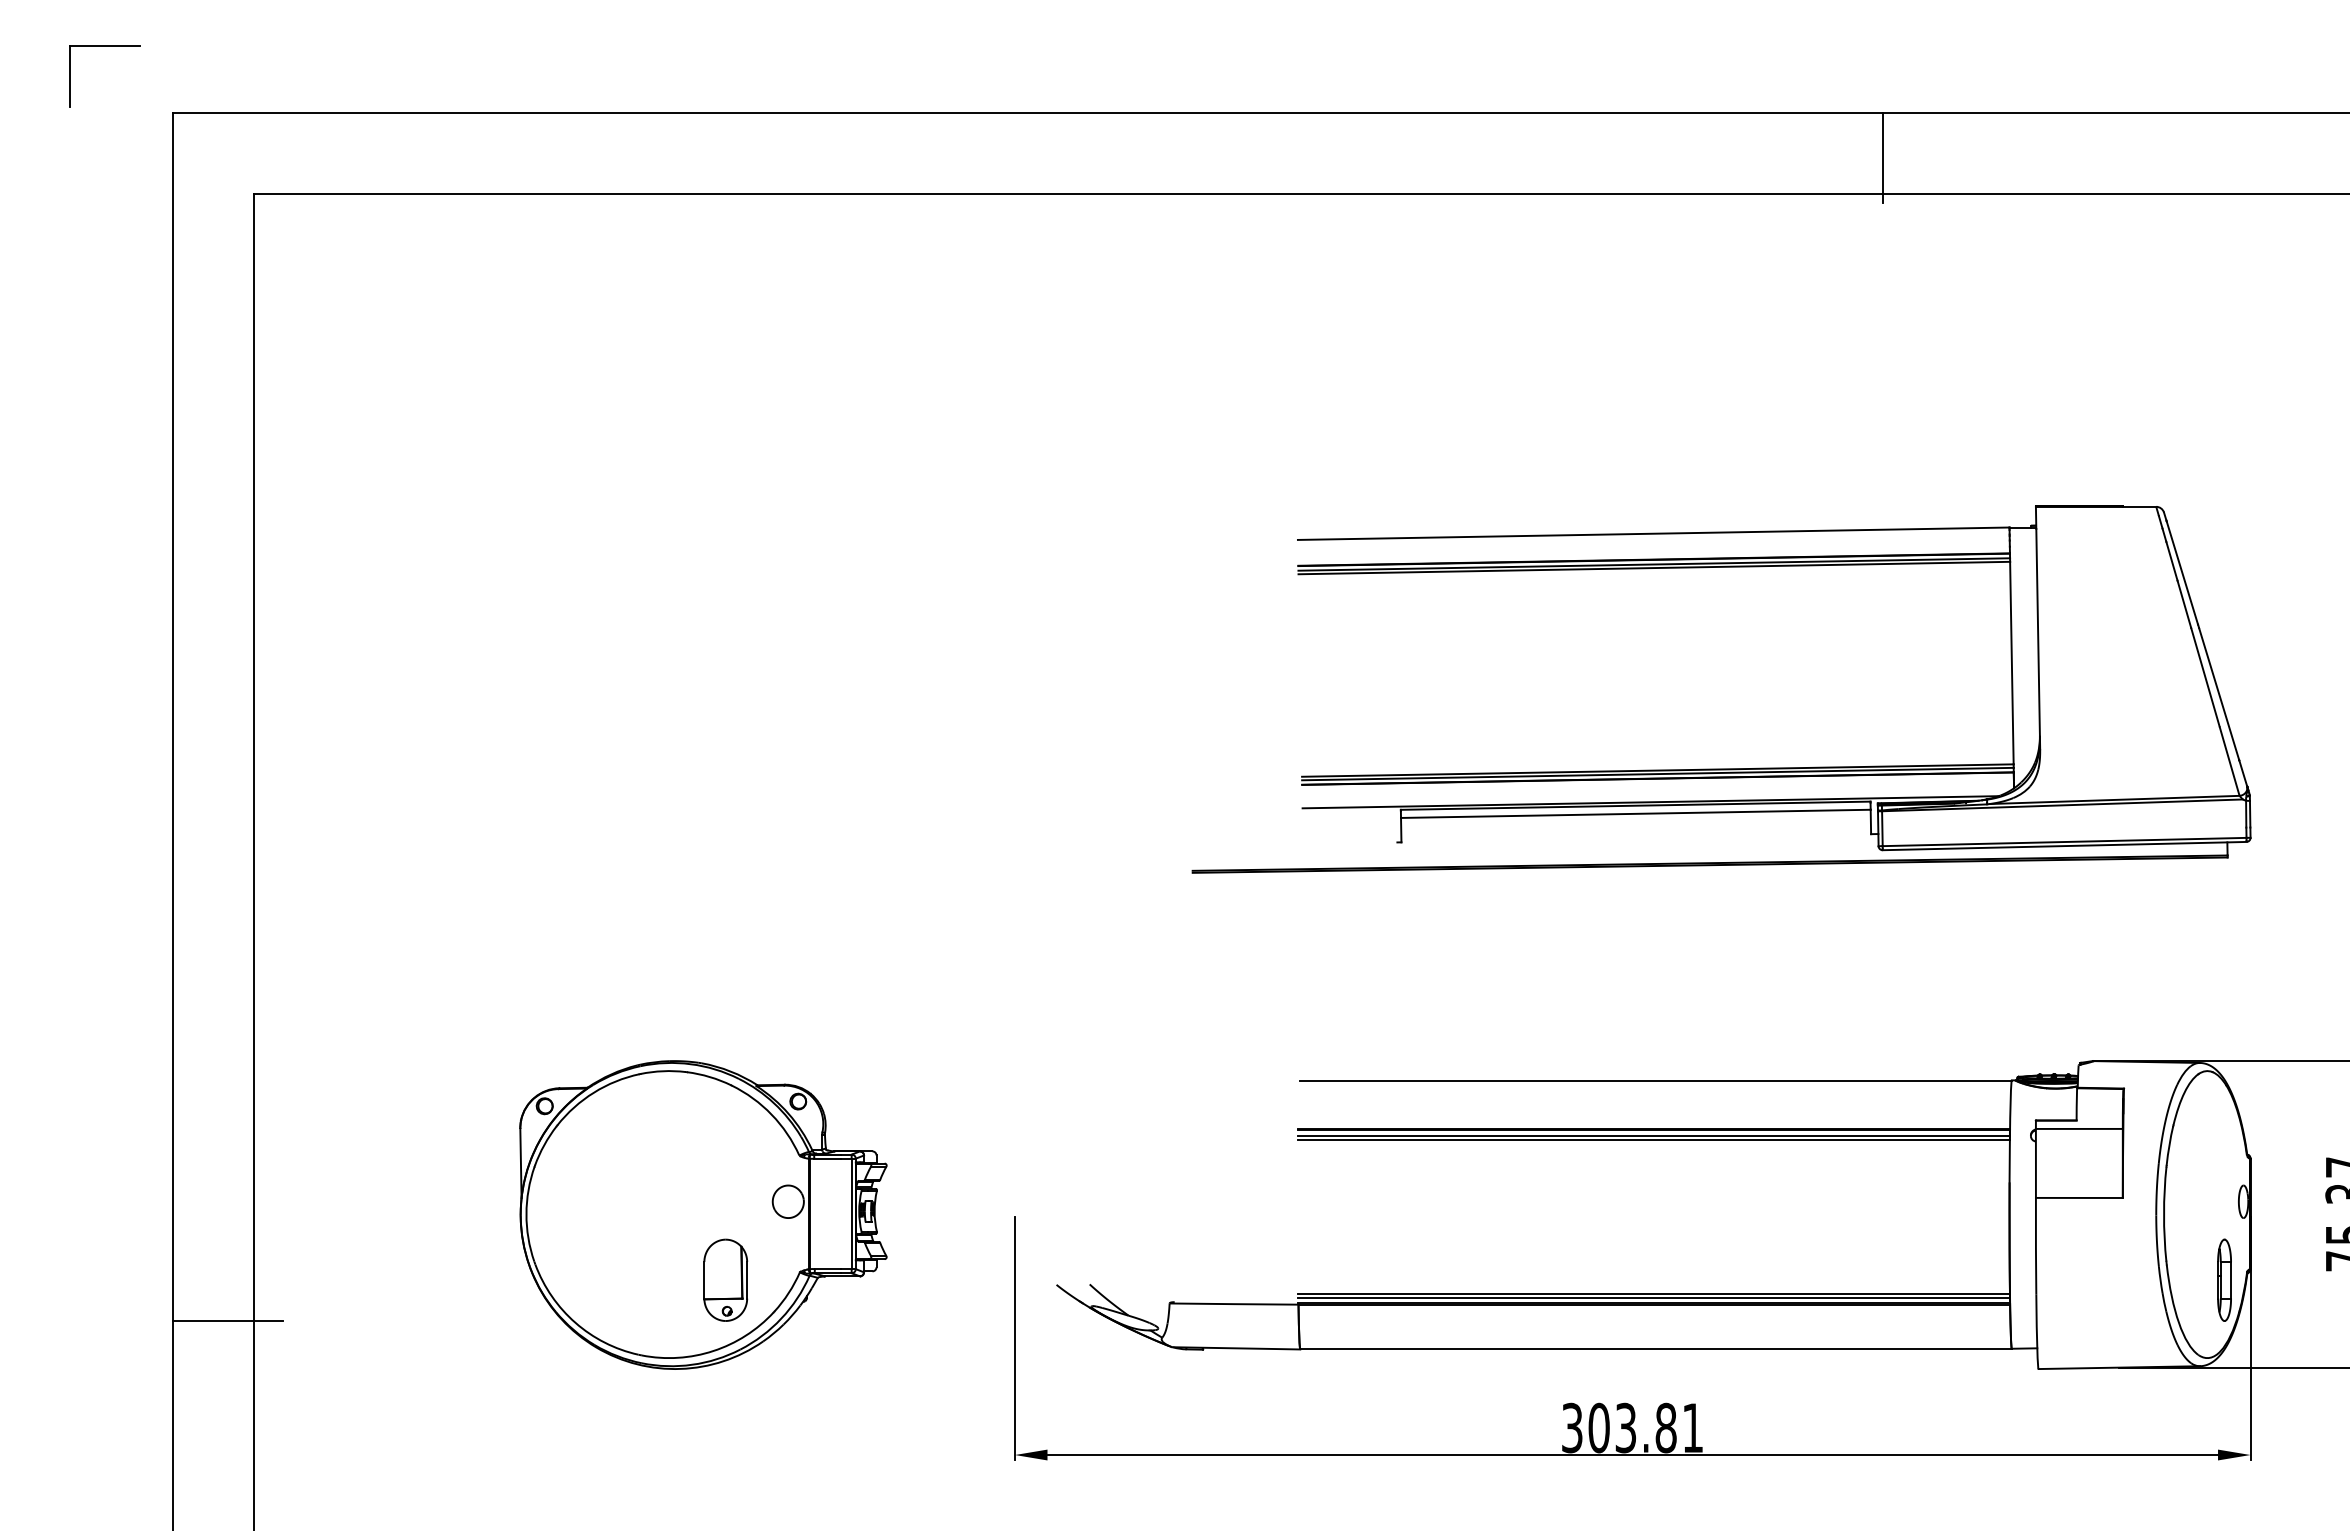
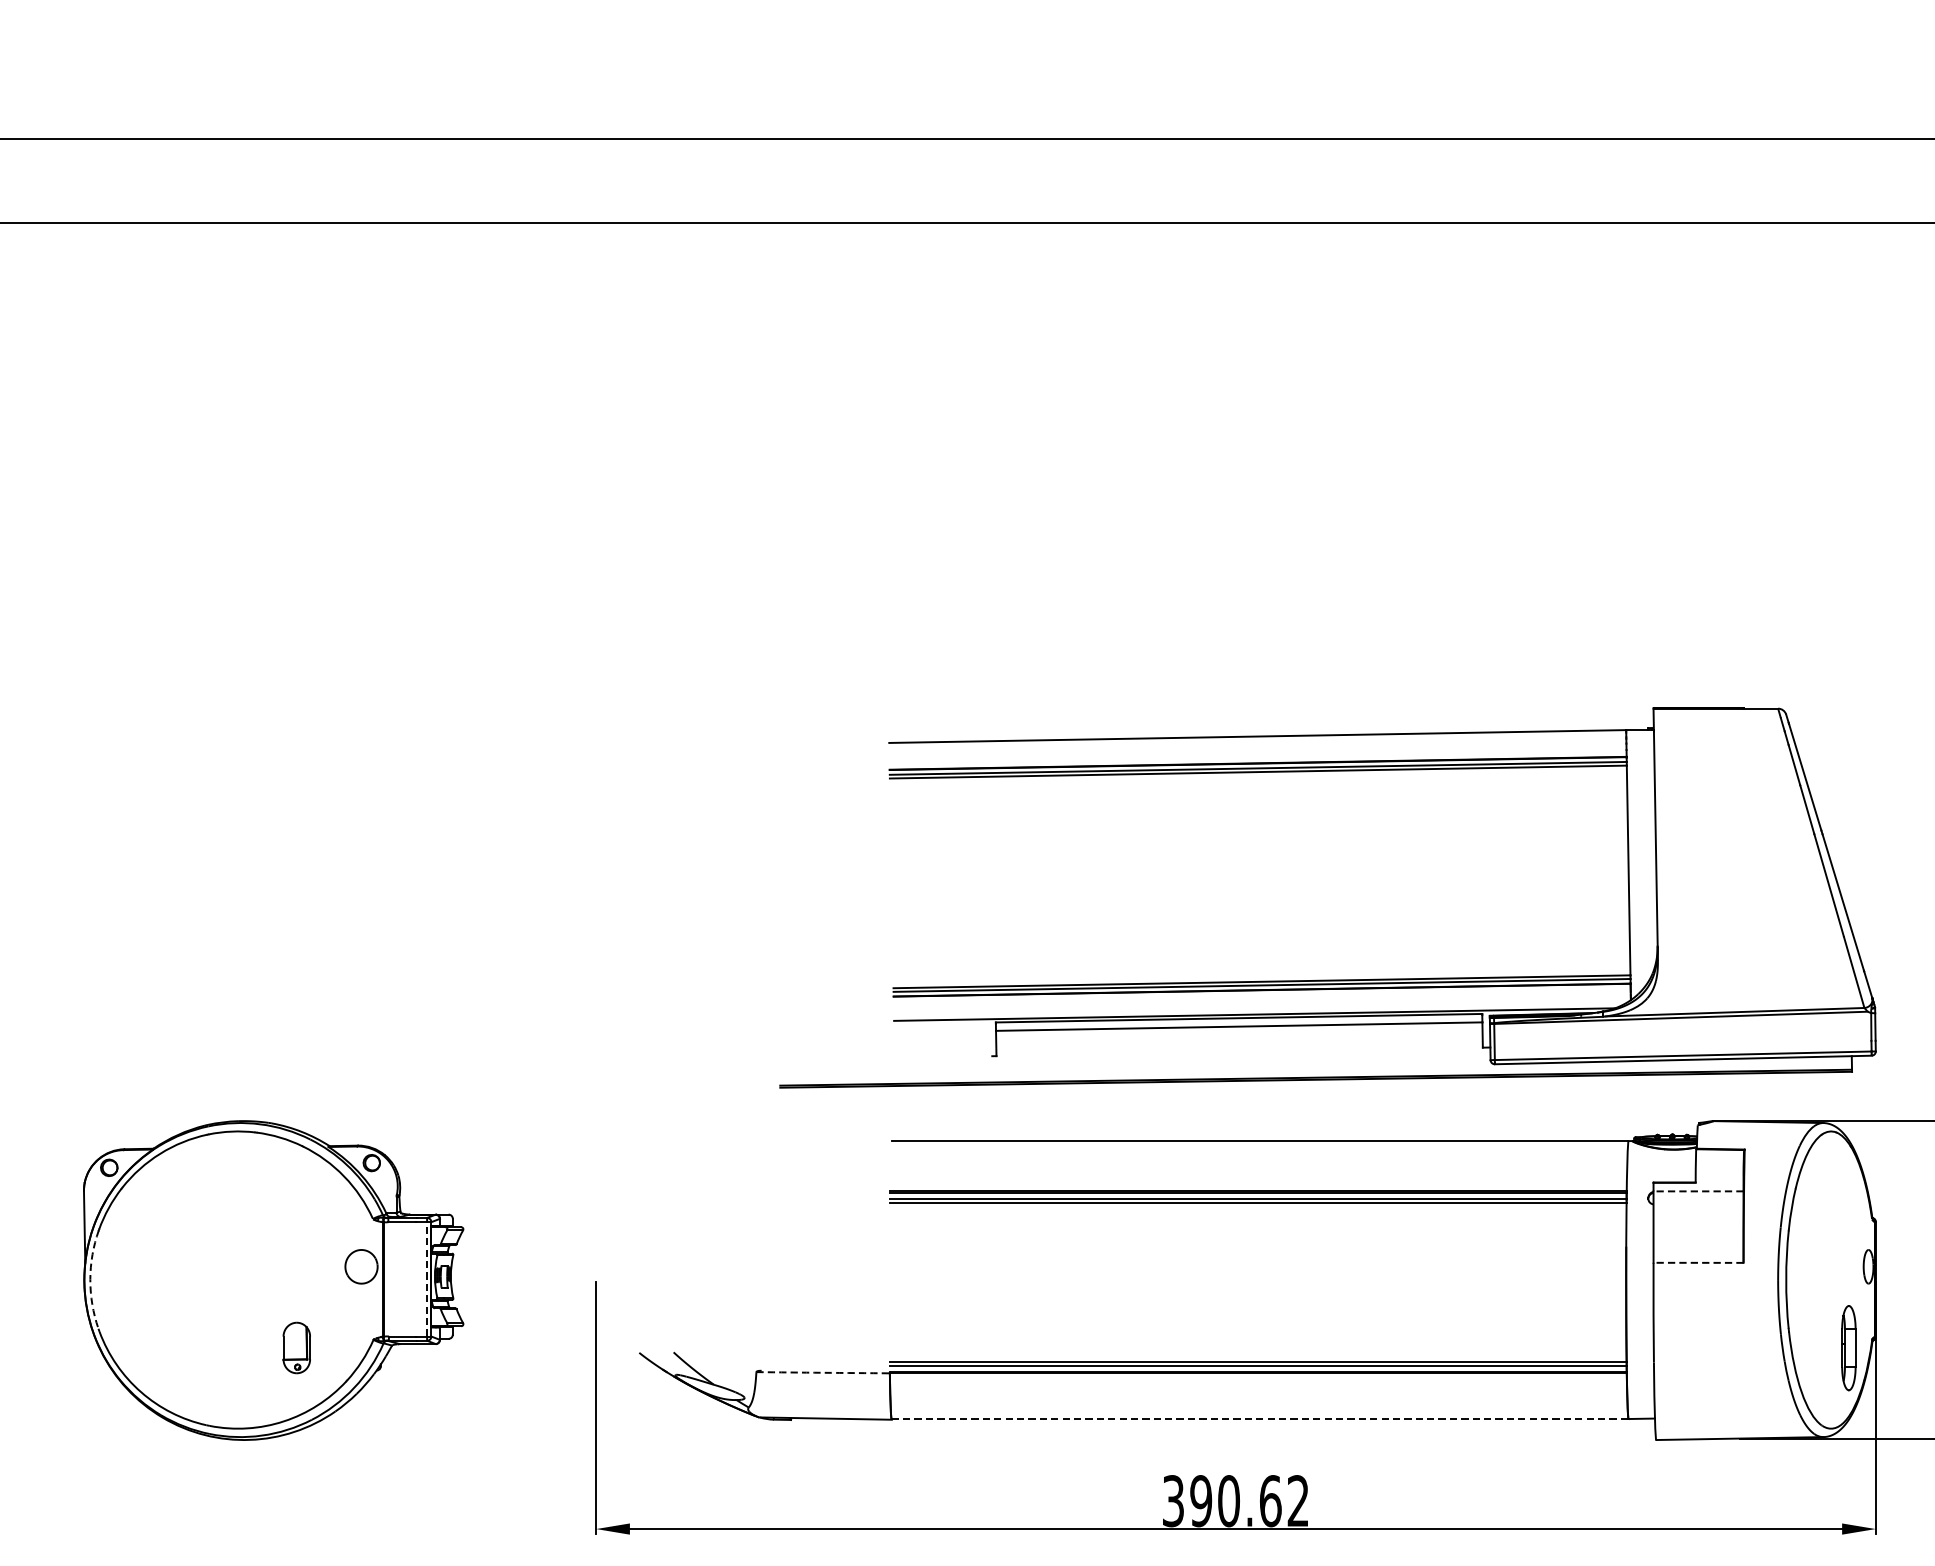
line: (1882, 157) -> (1494, 185), removed
part: (1721, 768) -> (1327, 979), moved
line: (2078, 1128) -> (1697, 1190), solid -> dashed
line: (2078, 1197) -> (1697, 1262), solid -> dashed
line: (851, 1213) -> (426, 1278), solid -> dashed
arc: (526, 1214) -> (90, 1279), solid -> dashed
part: (725, 1279) -> (296, 1347), size x0.6
arc: (1234, 1304) -> (823, 1373), solid -> dashed
line: (1656, 1349) -> (1260, 1419), solid -> dashed
text: (1645, 1427) -> (1249, 1500), 303.81 -> 390.62

